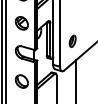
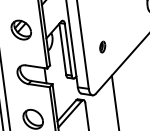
part: (72, 40) -> (102, 46), size x0.6

